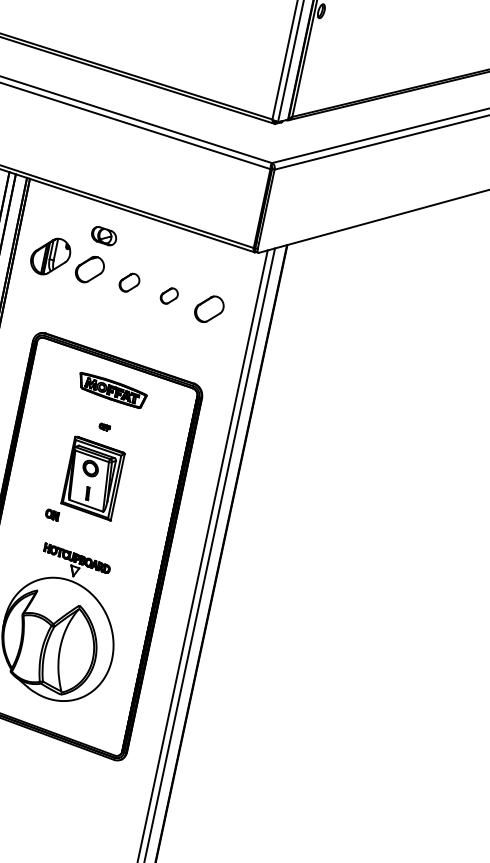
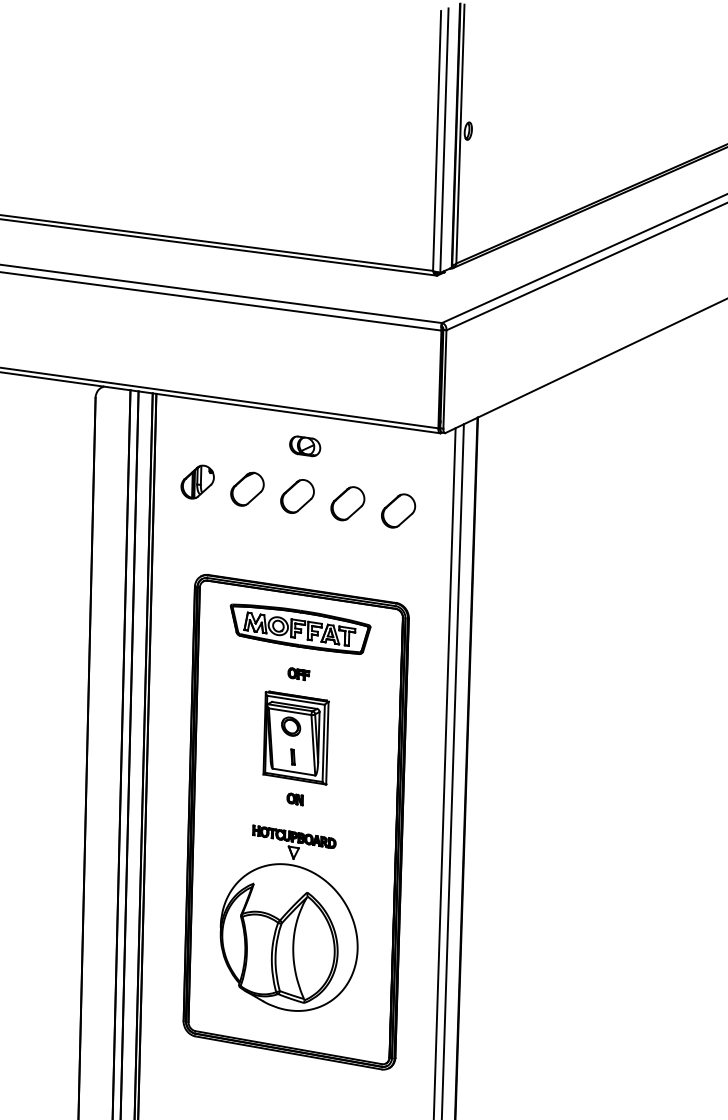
part: (104, 236) -> (305, 446), moved
part: (50, 255) -> (197, 481), size x0.71
part: (129, 282) -> (297, 496), size x1.43
part: (169, 295) -> (347, 503), size x1.67
part: (112, 390) -> (300, 628), size x1.67
part: (104, 427) -> (298, 674), size x1.67
part: (51, 515) -> (294, 799), moved

